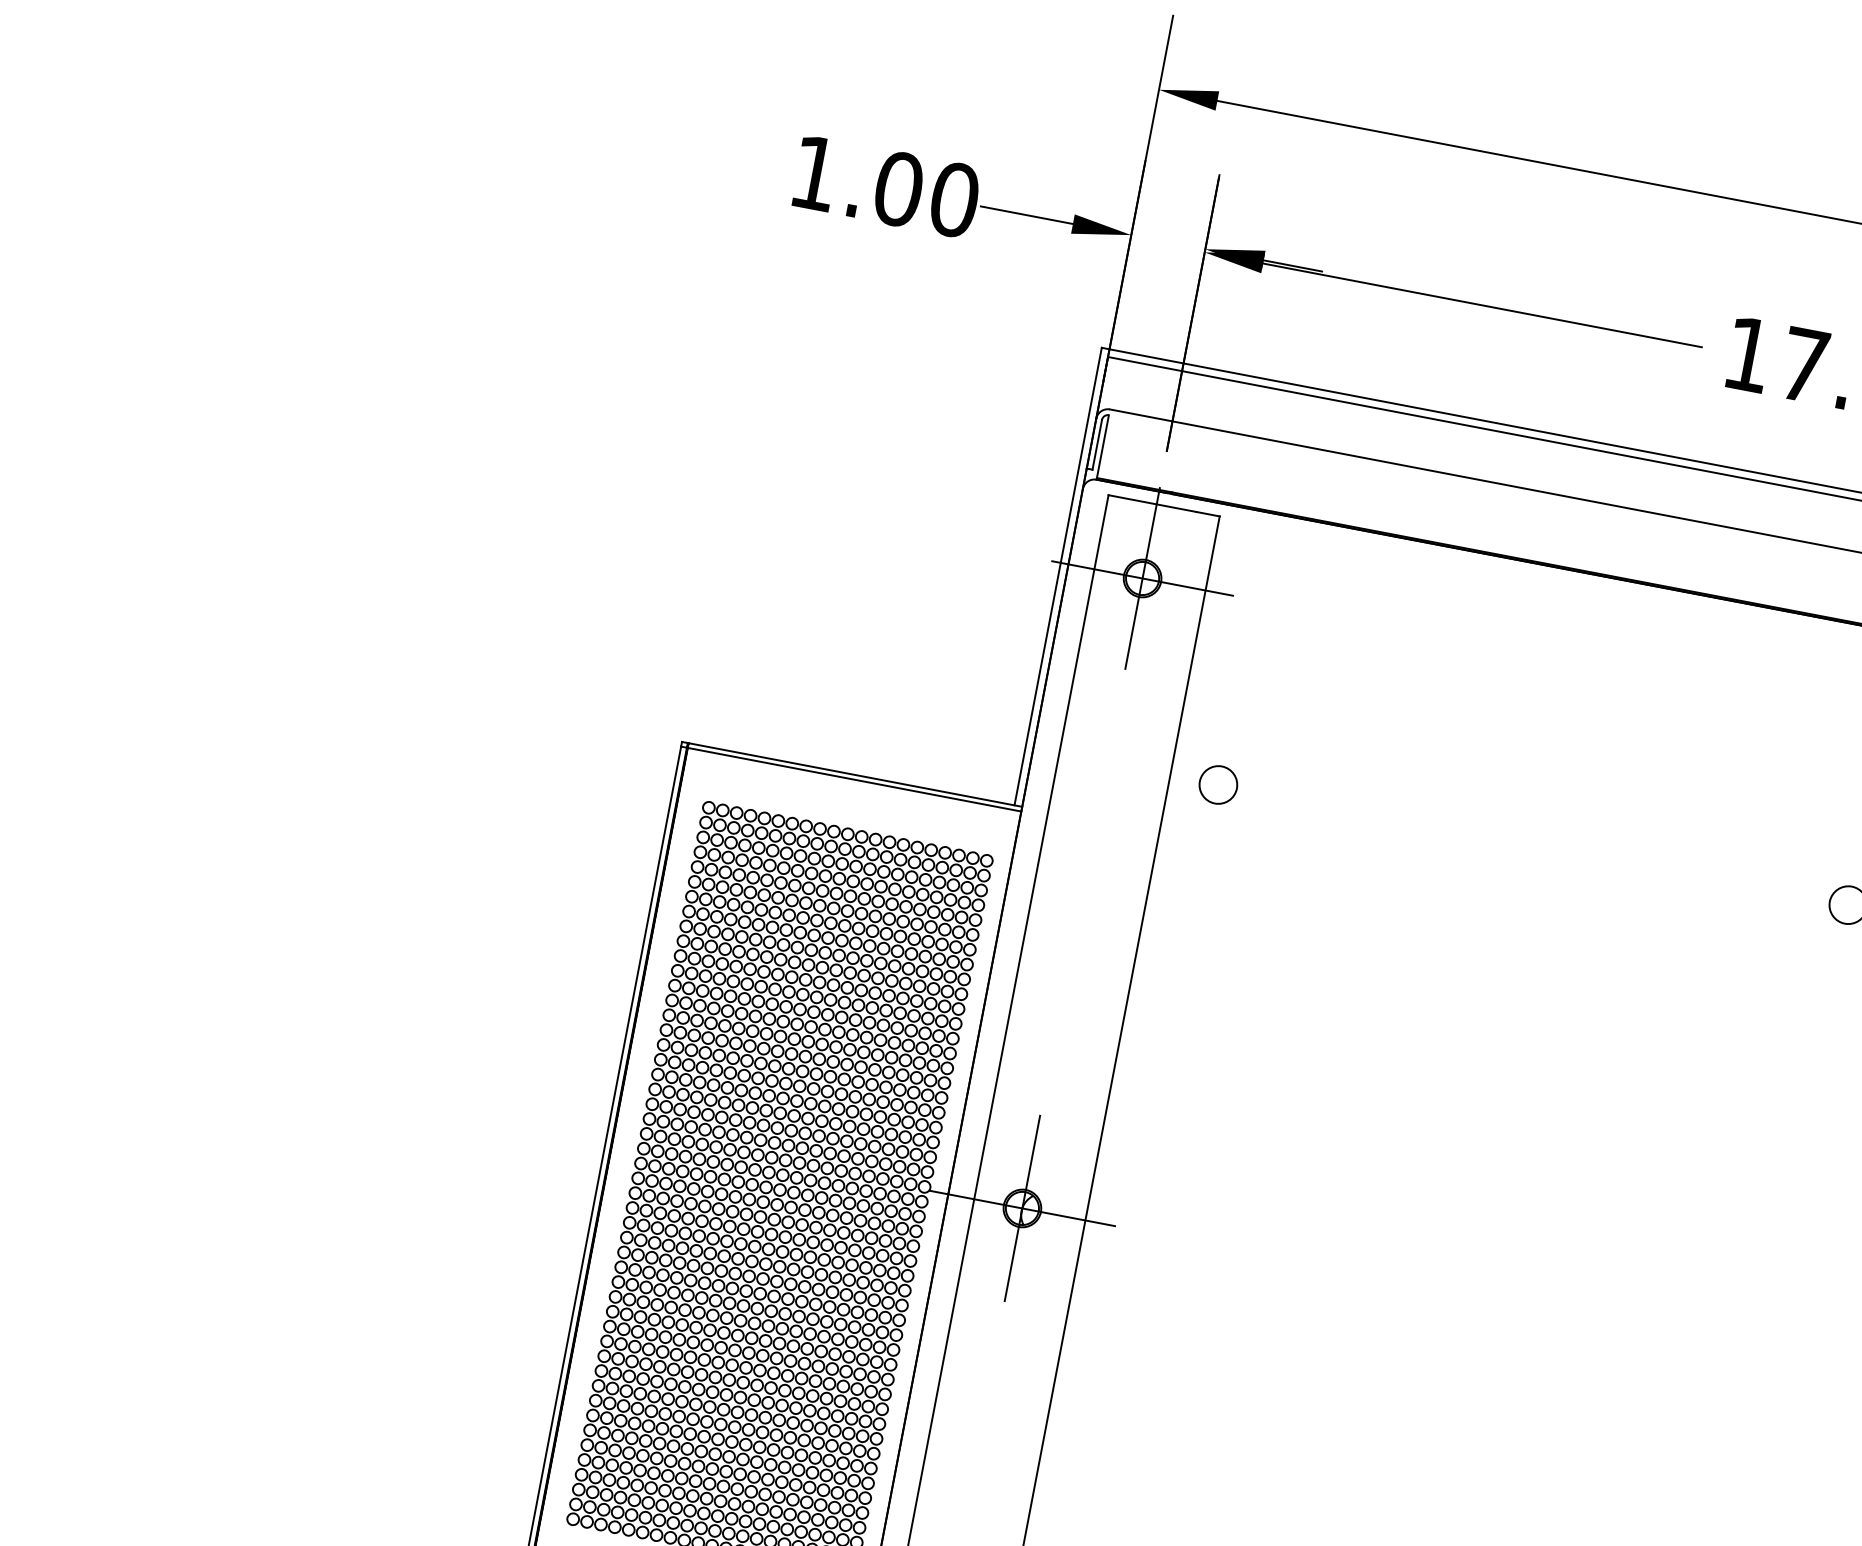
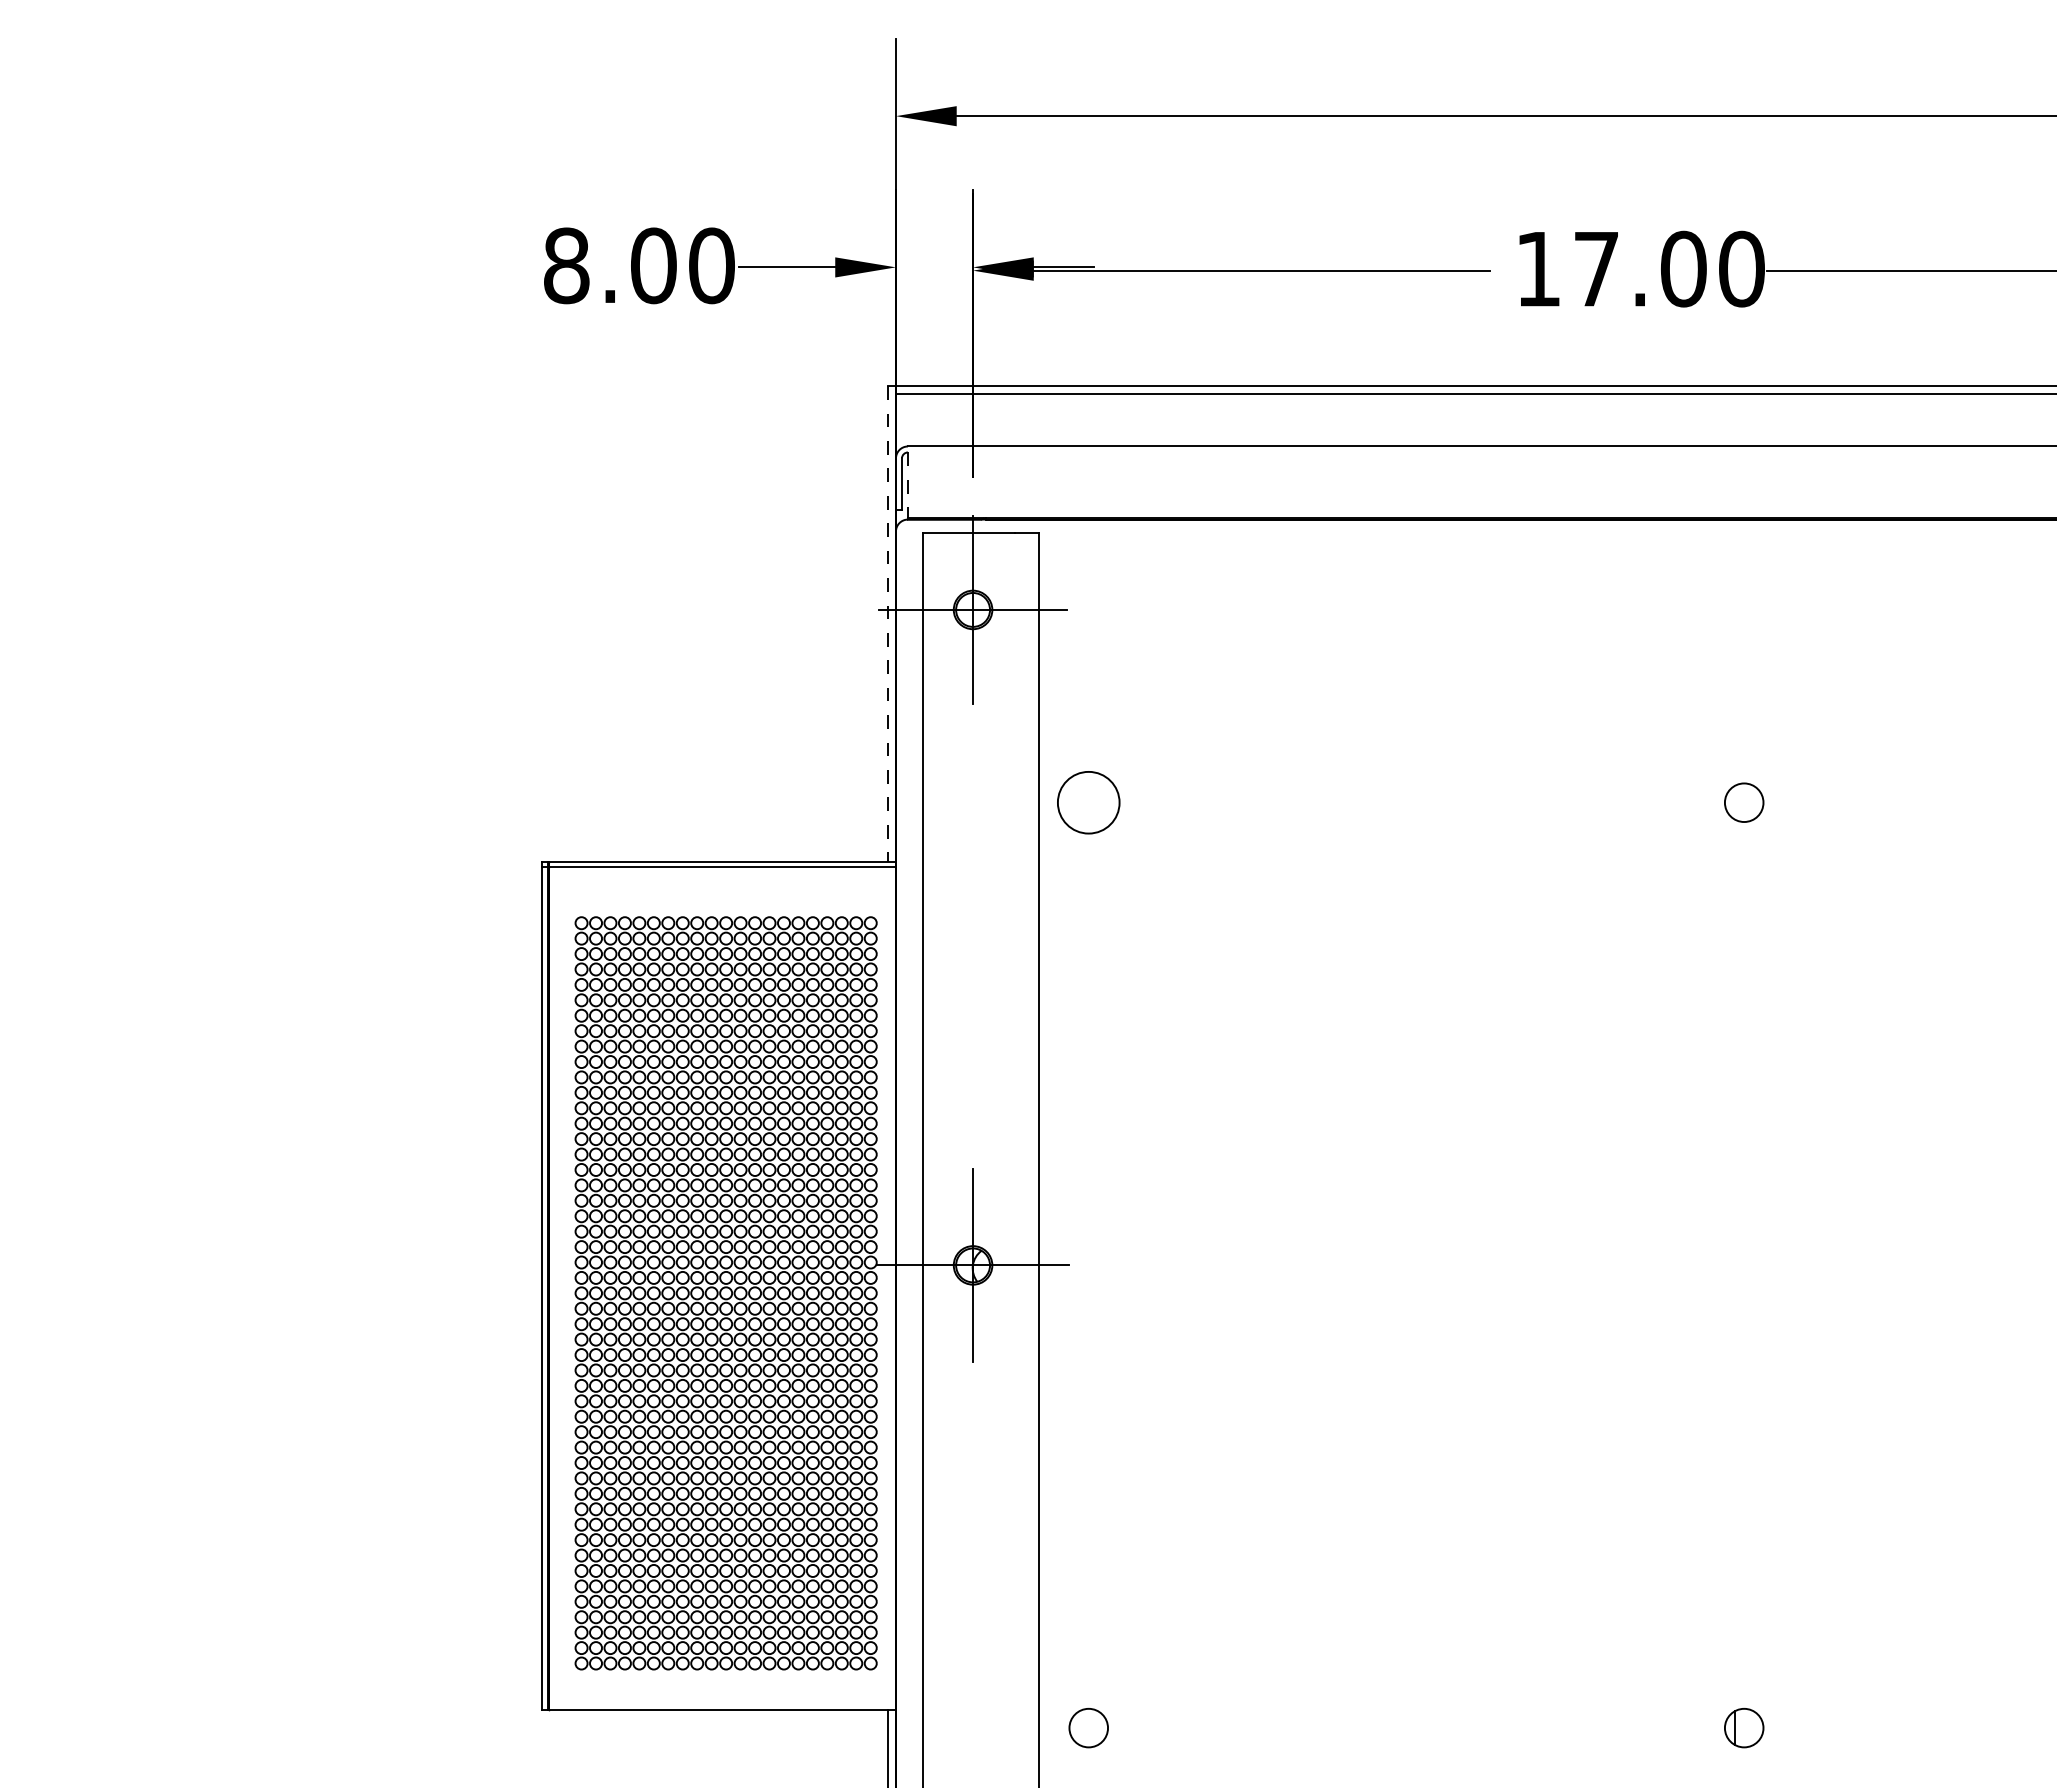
text: (814, 172) -> (566, 265), 1.00 -> 8.00
line: (1102, 446) -> (907, 485), solid -> dashed
line: (1057, 576) -> (887, 624), solid -> dashed
circle: (1218, 784) -> (1088, 802), size x1.6

